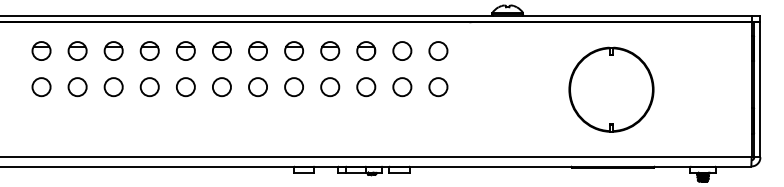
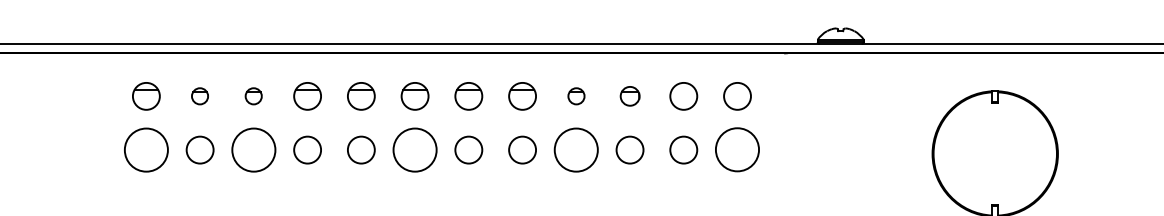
part: (77, 50) -> (199, 95), size x0.6
part: (113, 50) -> (253, 95), size x0.6
part: (330, 50) -> (576, 95), size x0.6
part: (366, 50) -> (630, 95), size x0.7
circle: (41, 87) -> (146, 150), size x1.6
circle: (113, 87) -> (253, 150), size x1.6
circle: (221, 87) -> (414, 150), size x1.6
circle: (330, 87) -> (576, 150), size x1.6
circle: (438, 87) -> (737, 150), size x1.6

